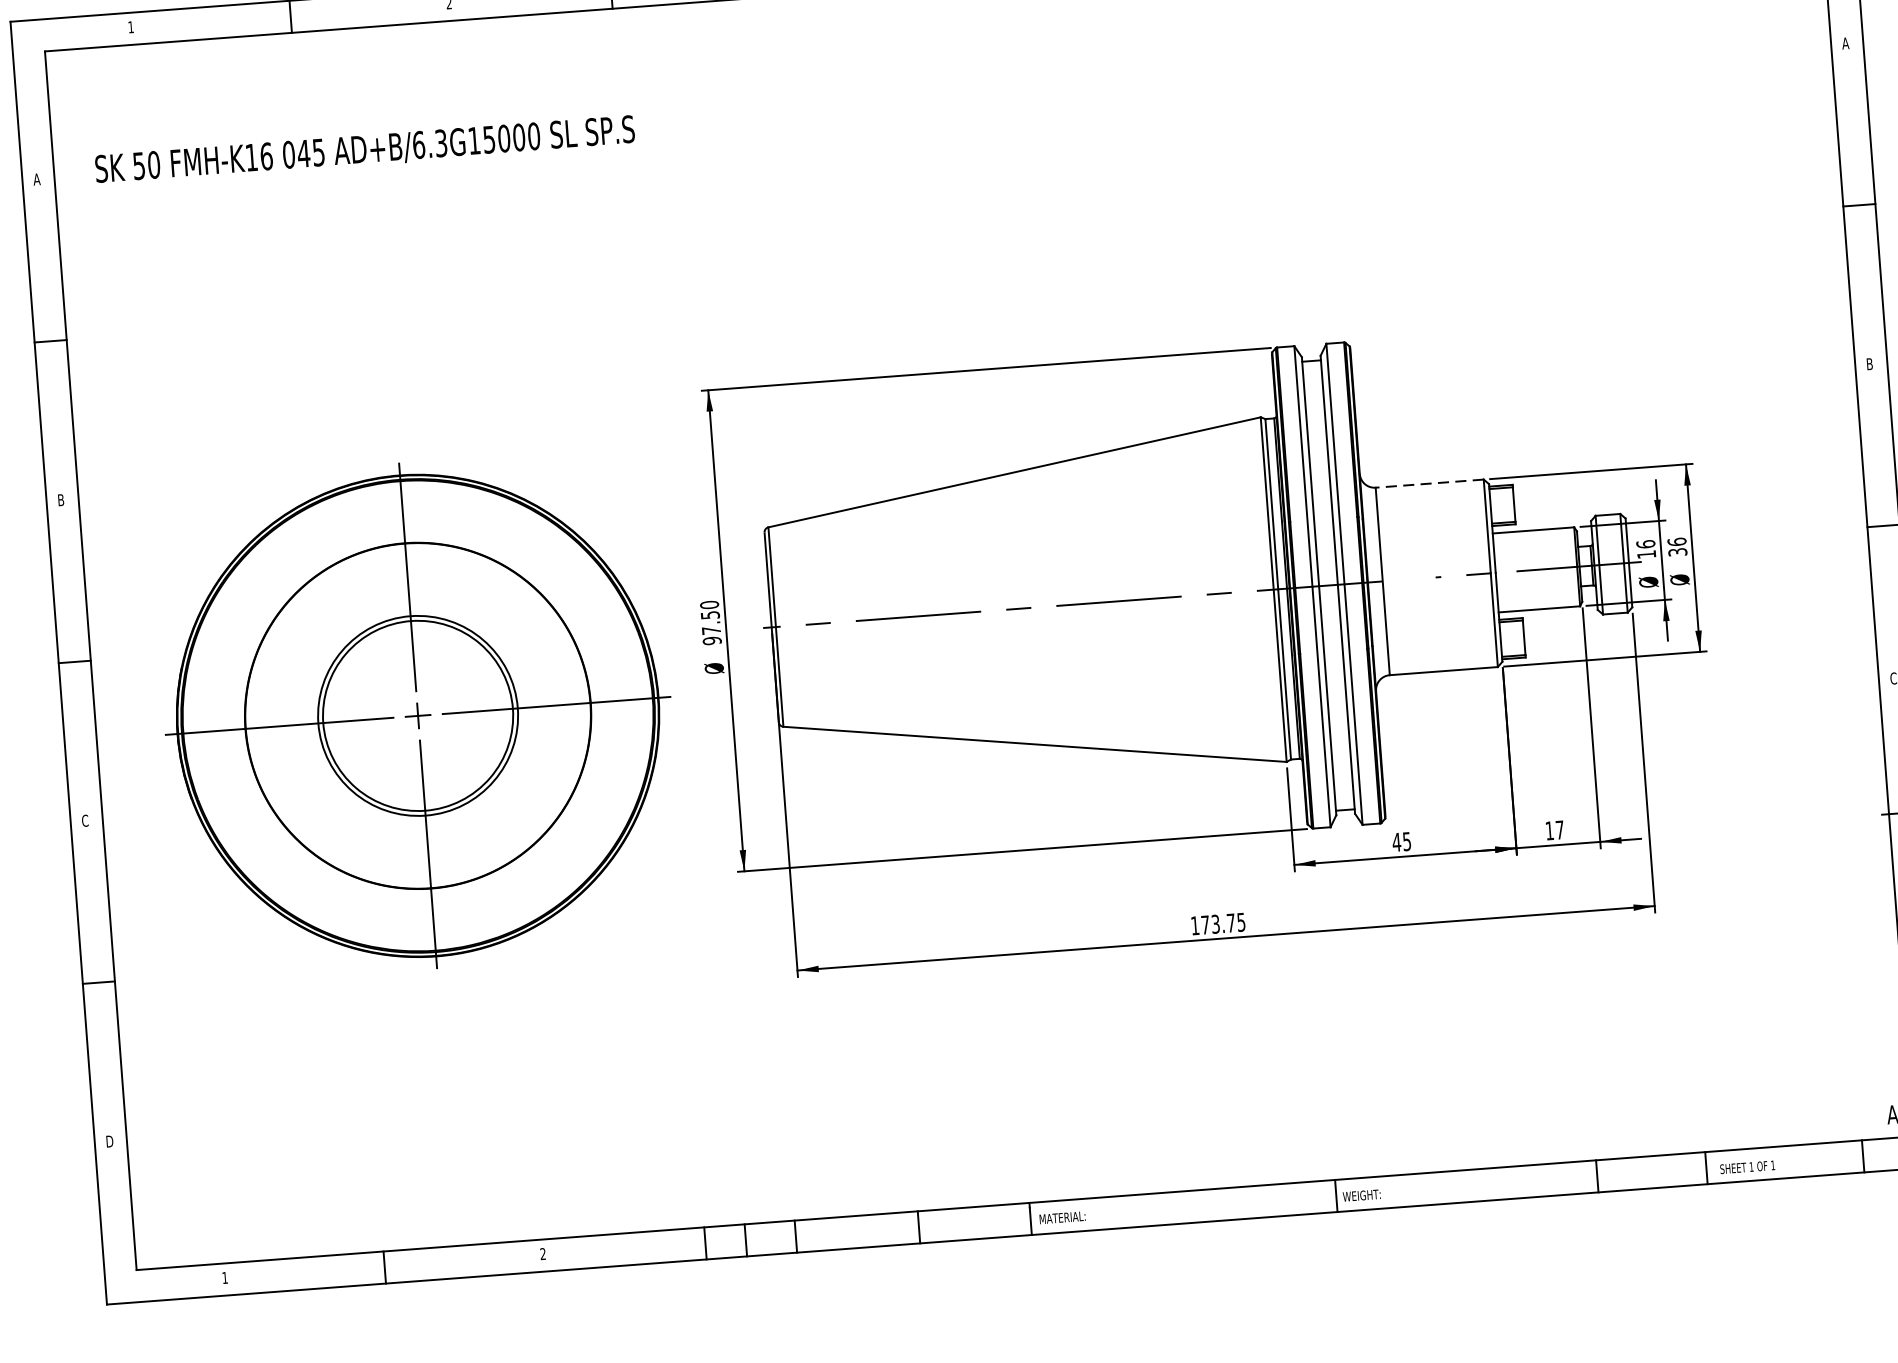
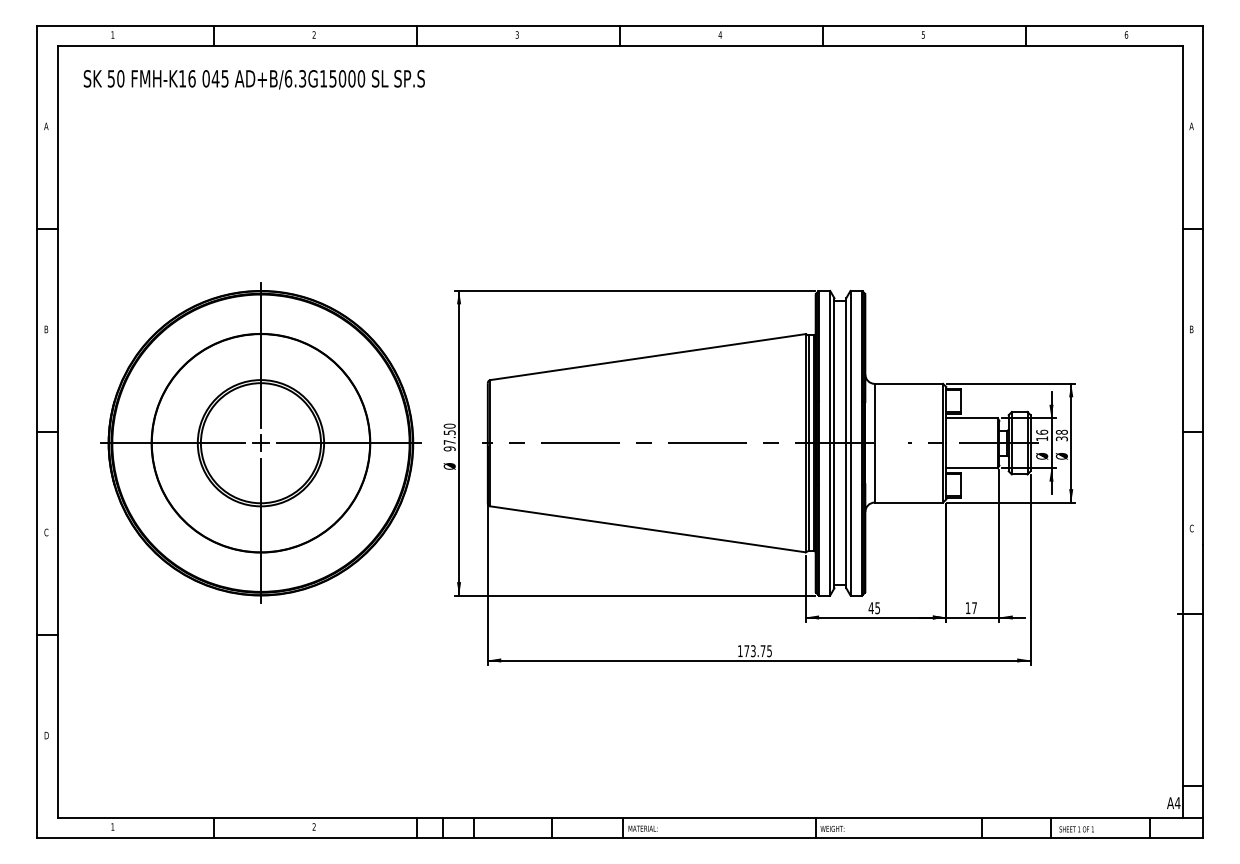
text: (363, 150) -> (253, 79), moved
line: (1428, 483) -> (908, 383), dashed -> solid
text: (1676, 540) -> (1061, 431), 36 -> 38
part: (417, 714) -> (260, 442), moved

